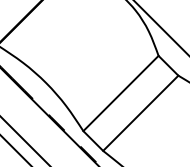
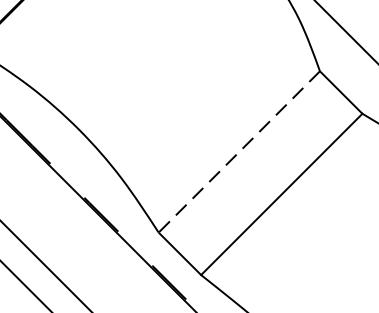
line: (120, 93) -> (238, 151), solid -> dashed

